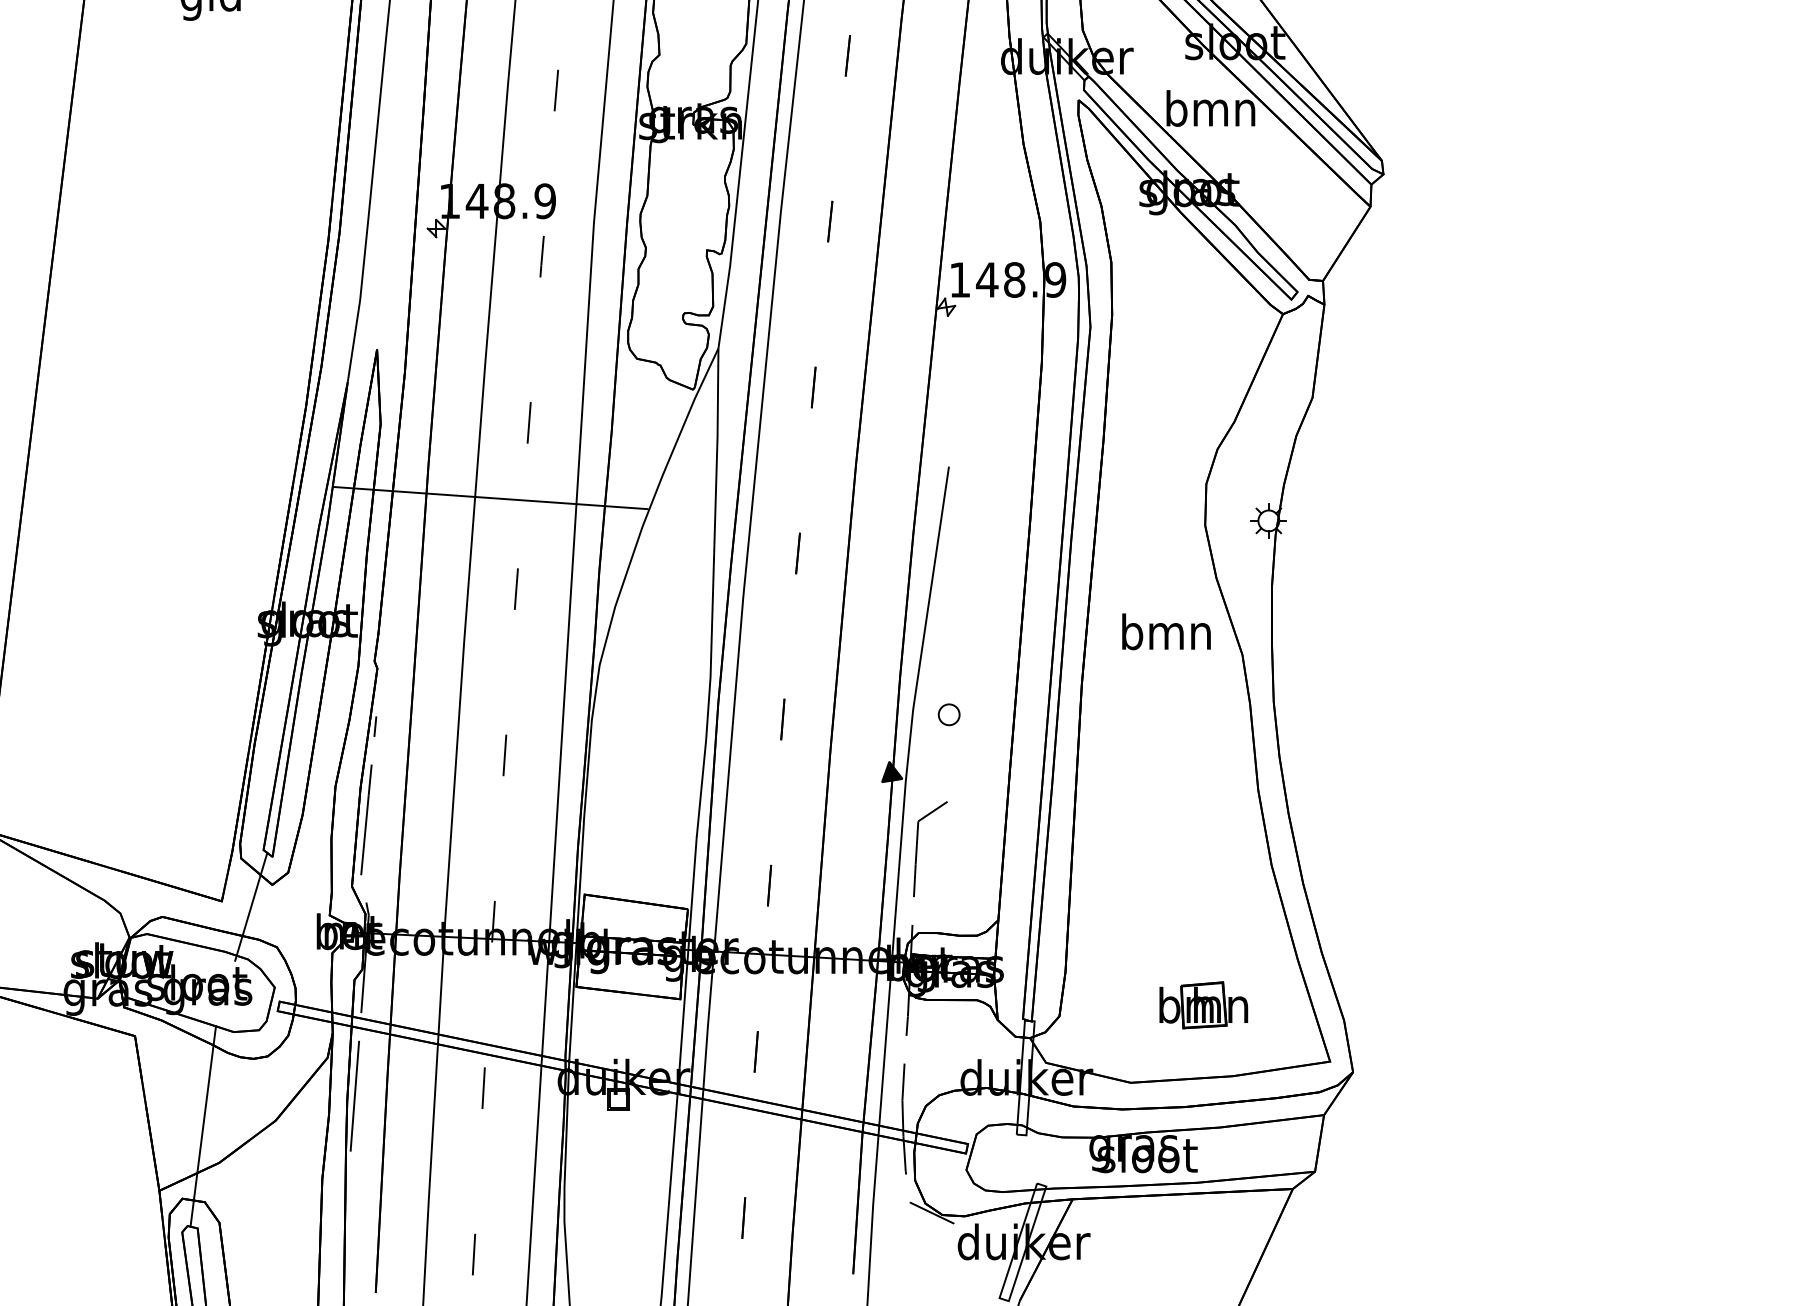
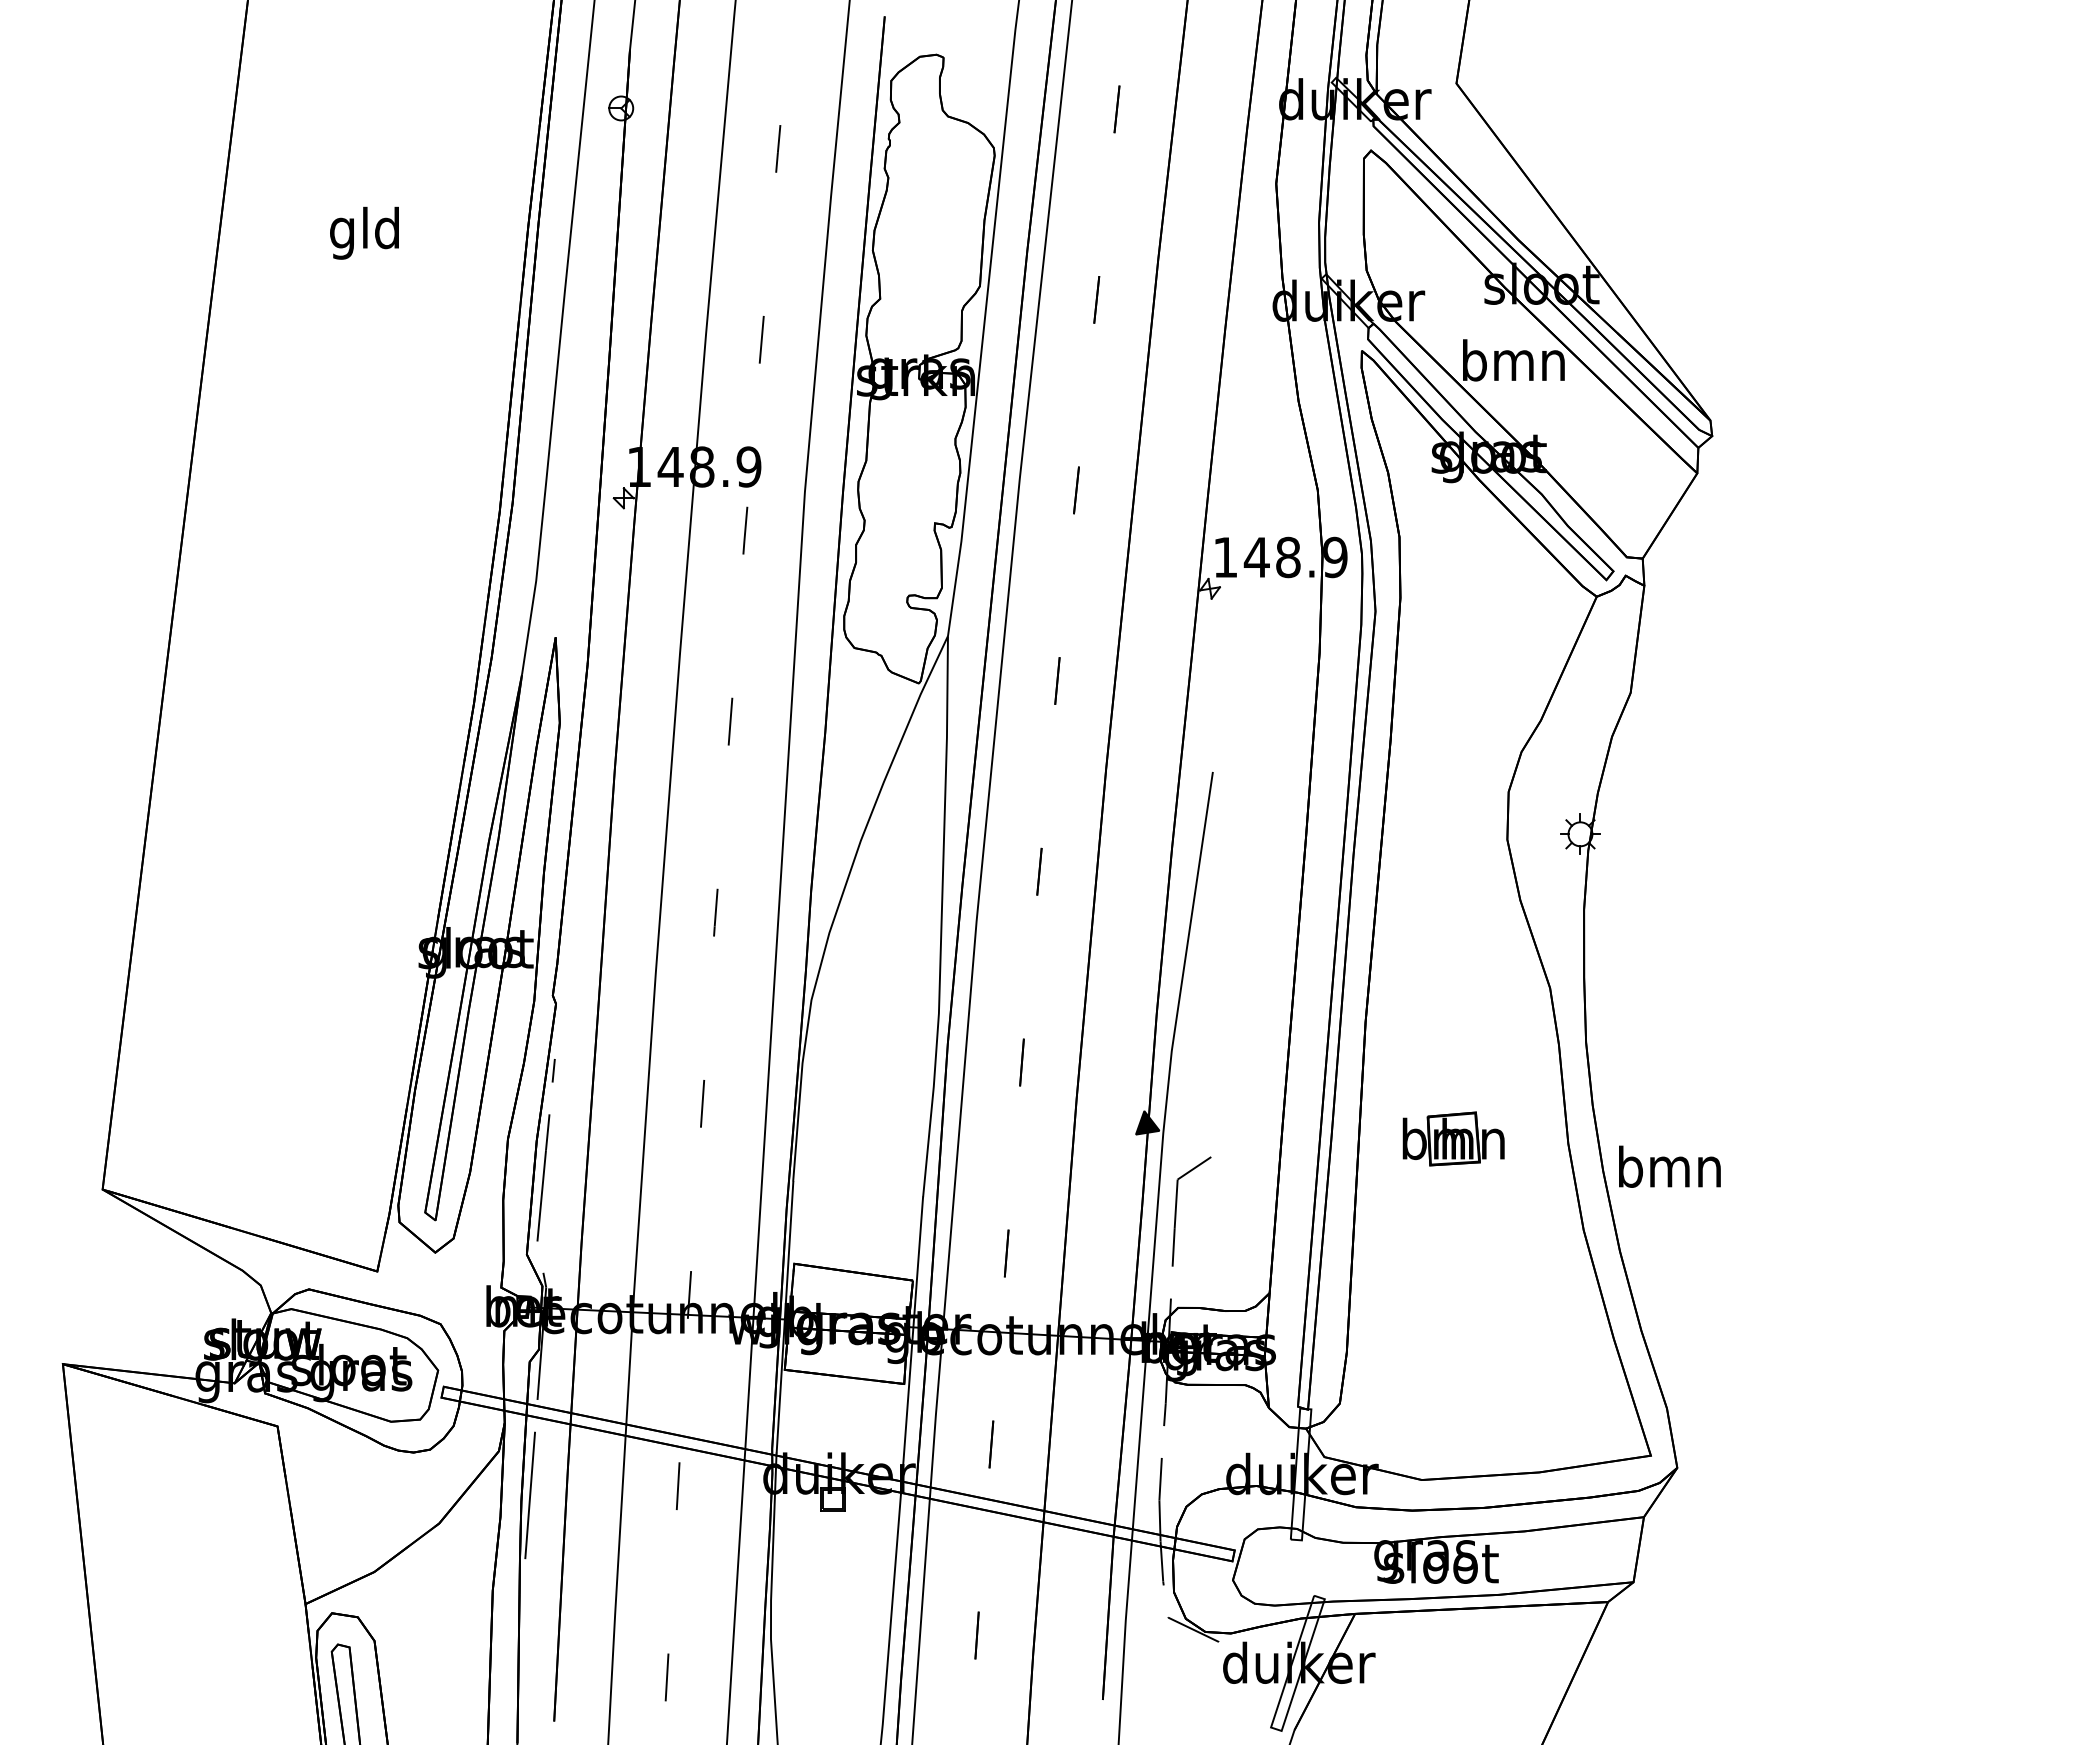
line: (490, 497) -> (686, 807), removed
text: (1166, 631) -> (1669, 1166), moved
part: (948, 714) -> (1212, 1056), removed
line: (250, 906) -> (410, 1277), removed
part: (1203, 1004) -> (1453, 1138), moved
line: (202, 1125) -> (355, 1529), removed

